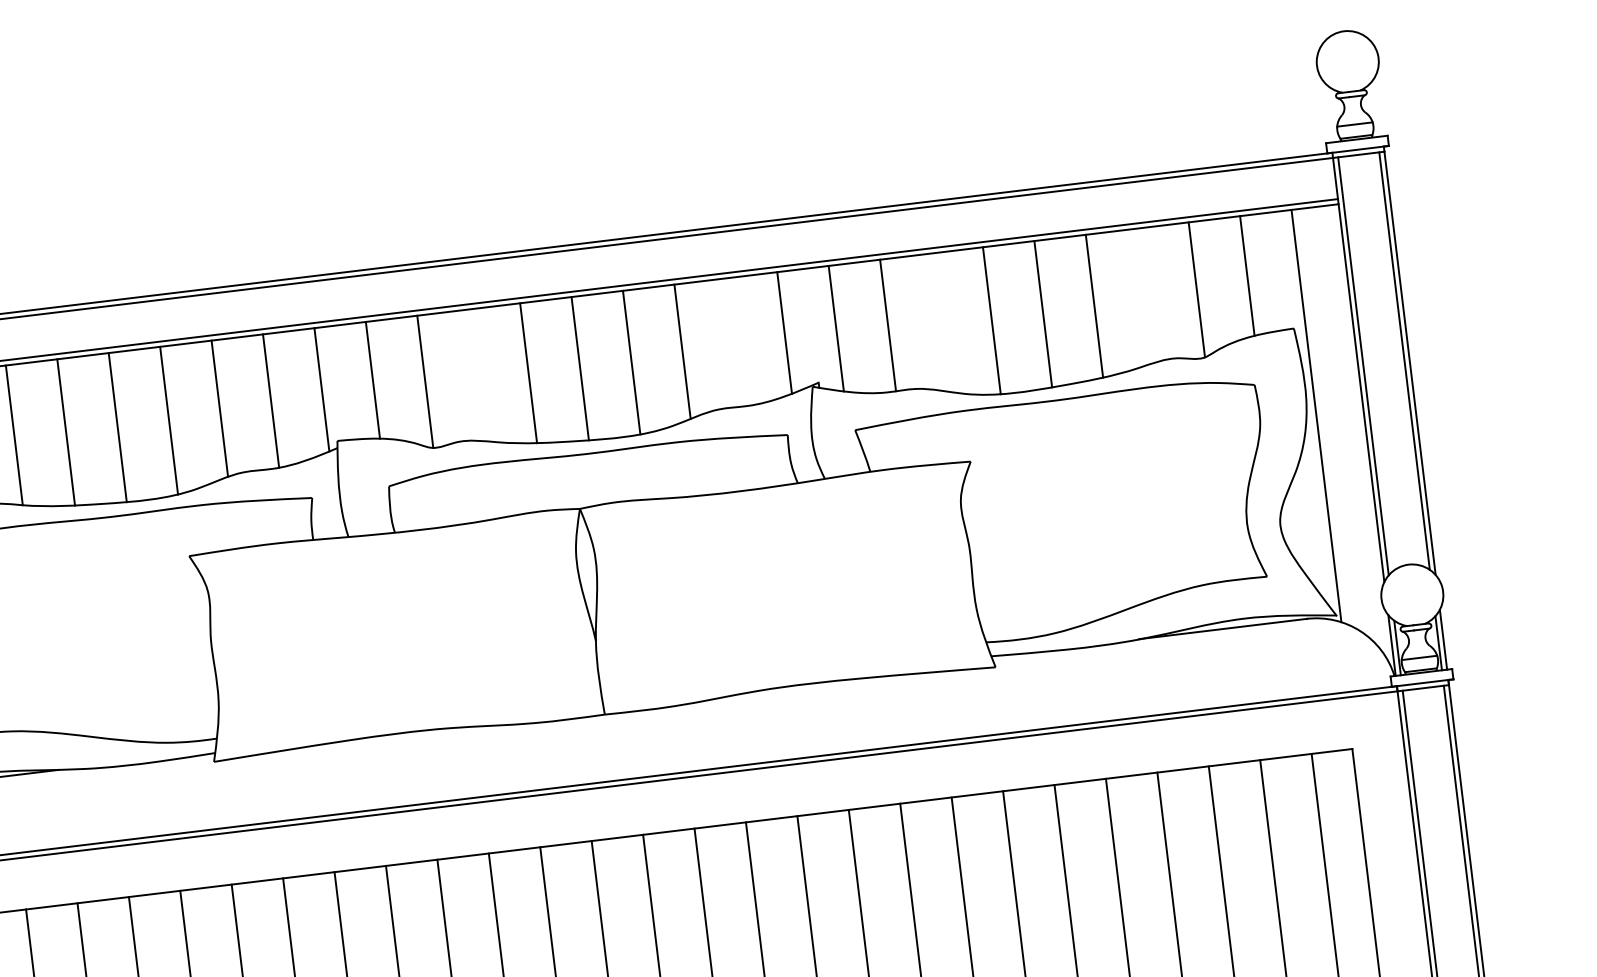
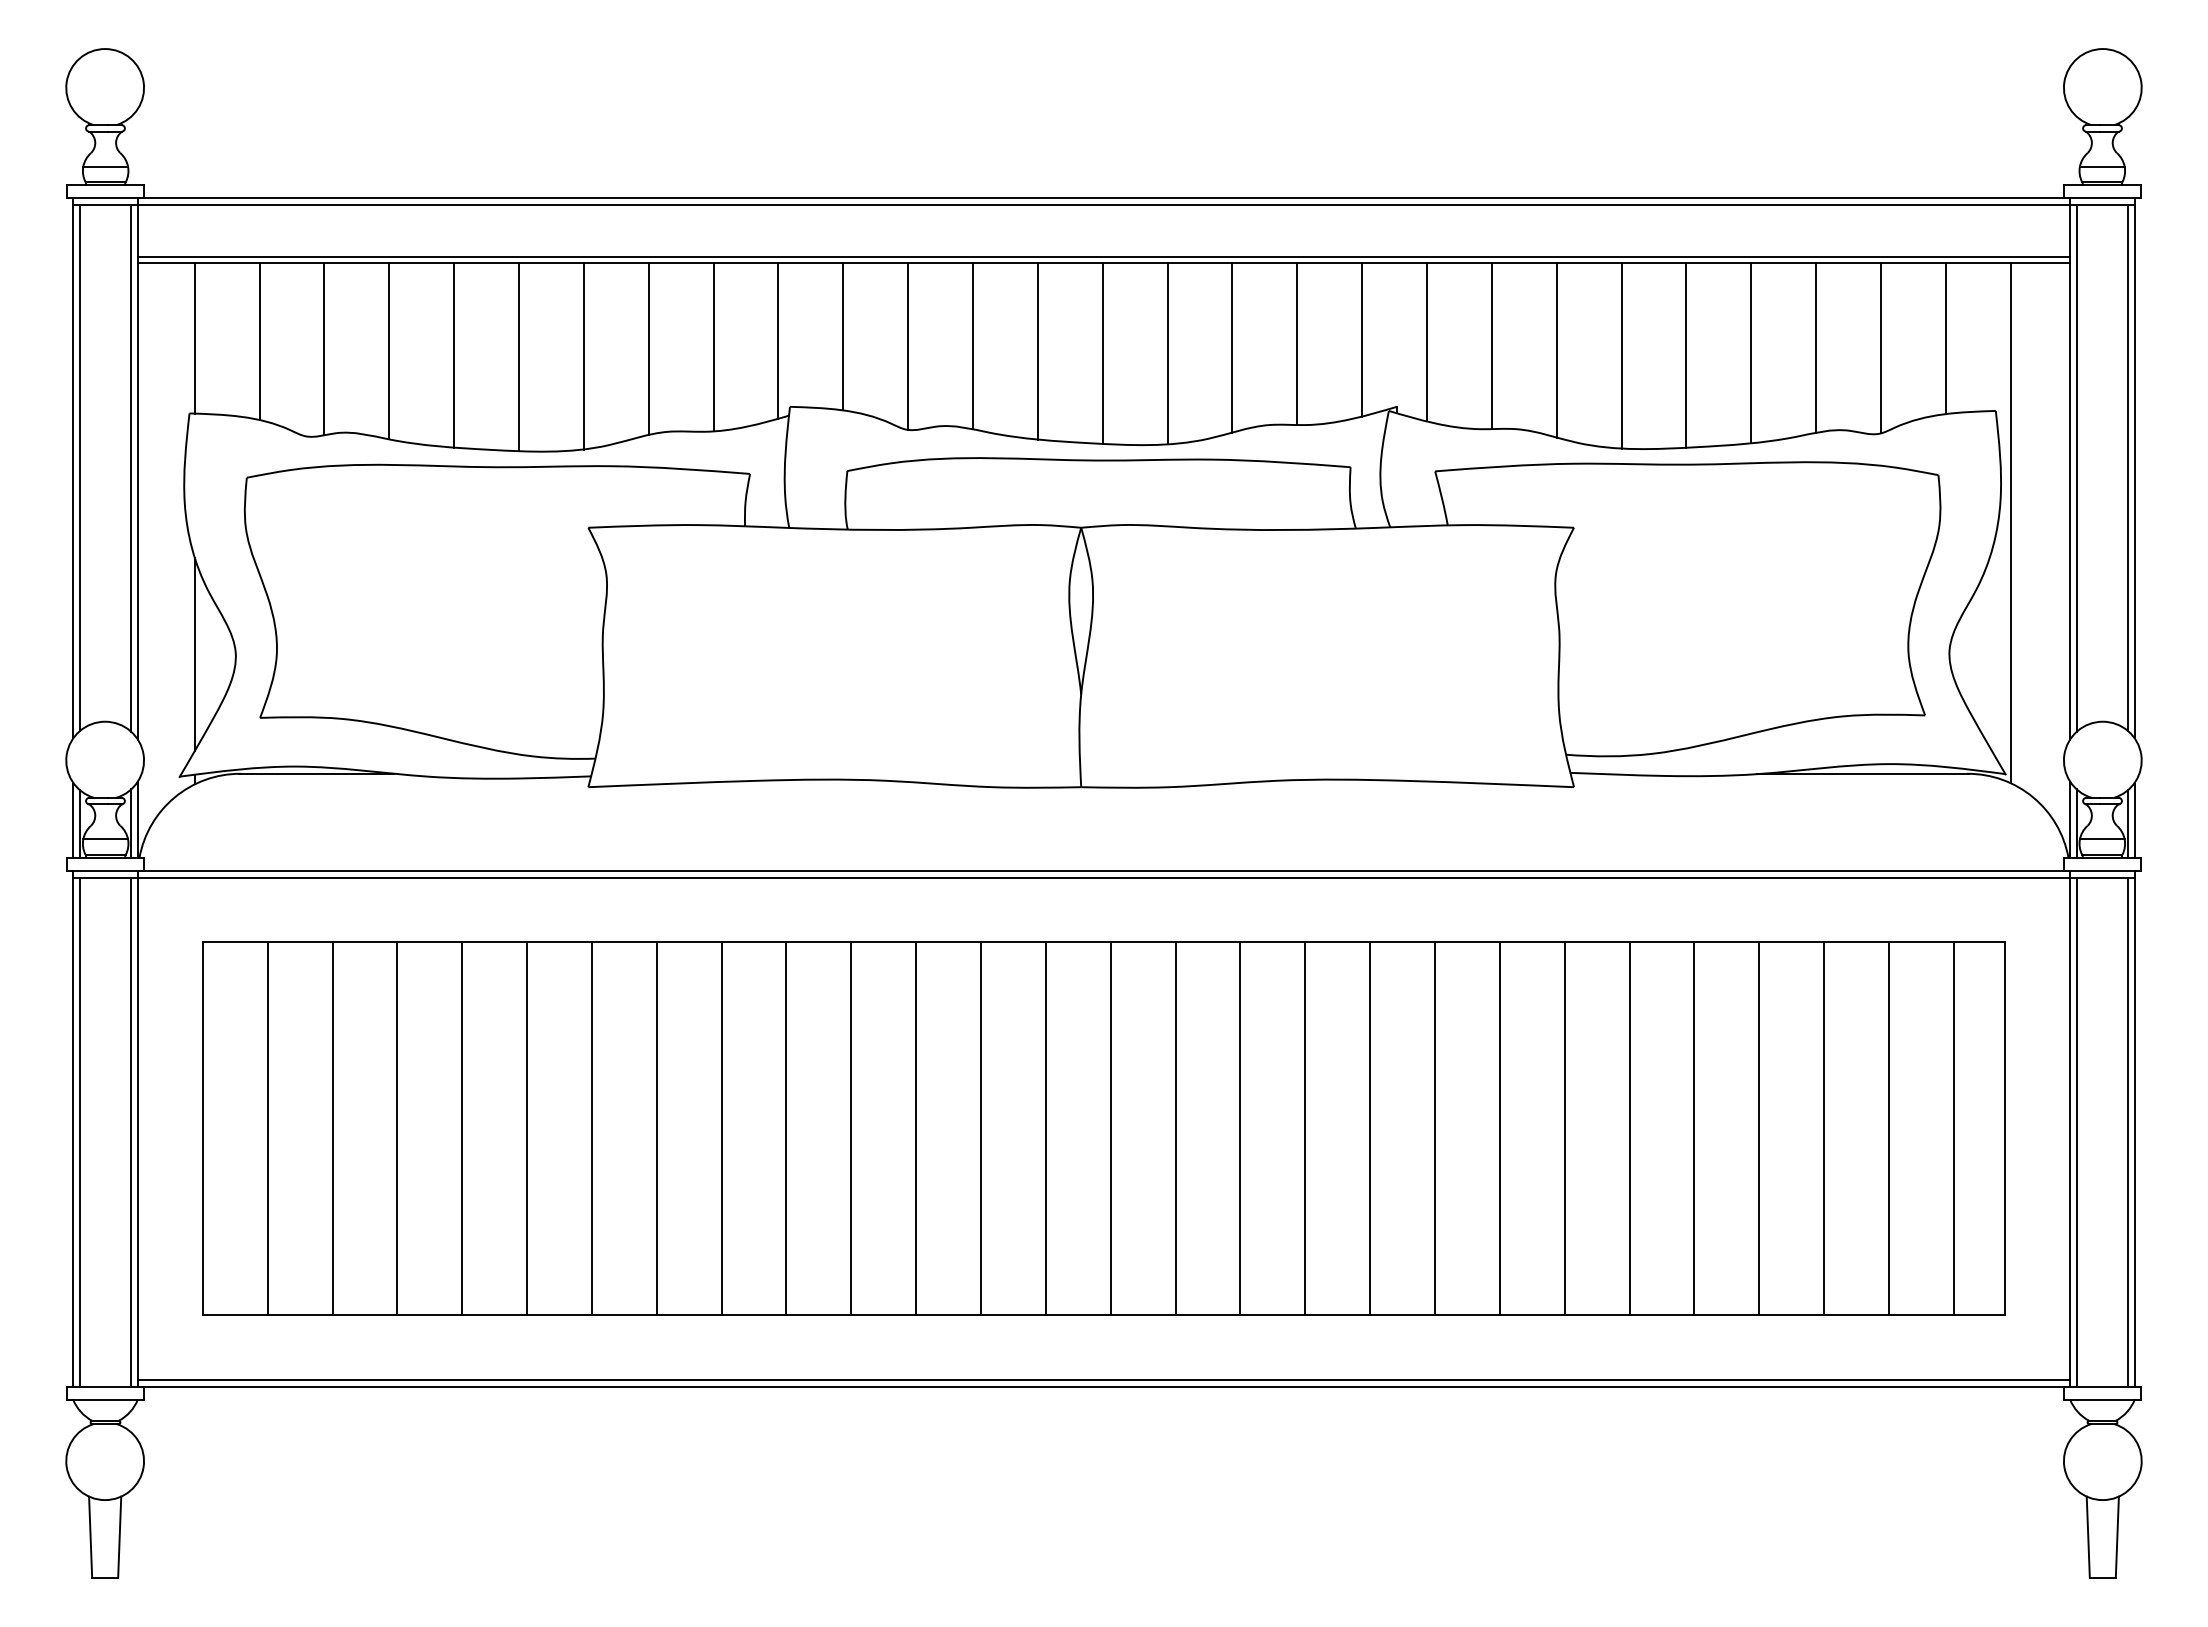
line: (1145, 295) -> (1816, 347), added
line: (939, 322) -> (1556, 350), added
line: (733, 342) -> (1297, 344), added
line: (476, 375) -> (972, 346), added

